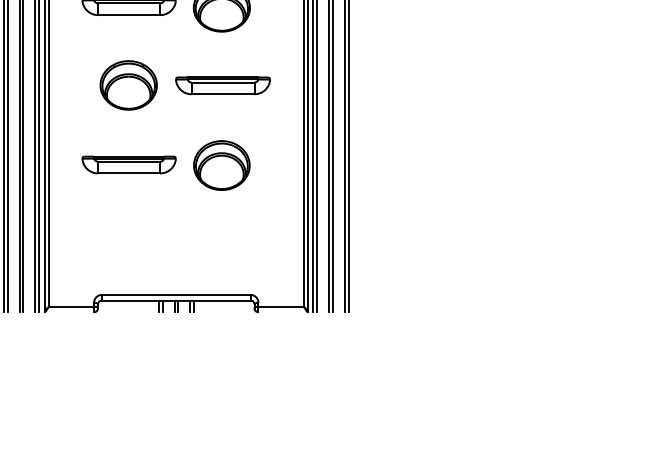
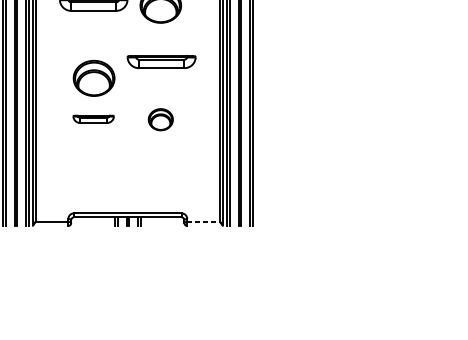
part: (128, 85) -> (93, 78), moved
part: (128, 164) -> (93, 118), size x0.6
part: (221, 165) -> (160, 119), size x0.6
line: (281, 306) -> (203, 221), solid -> dashed

